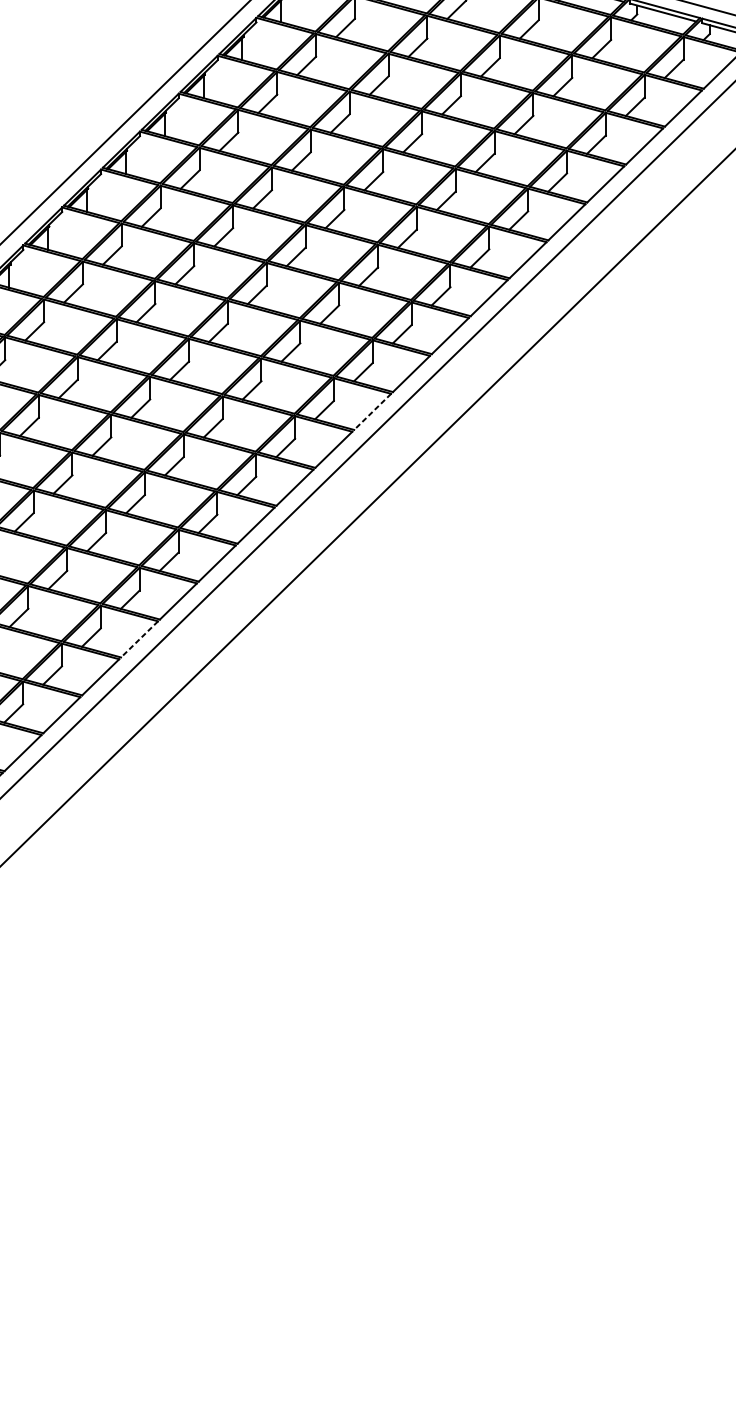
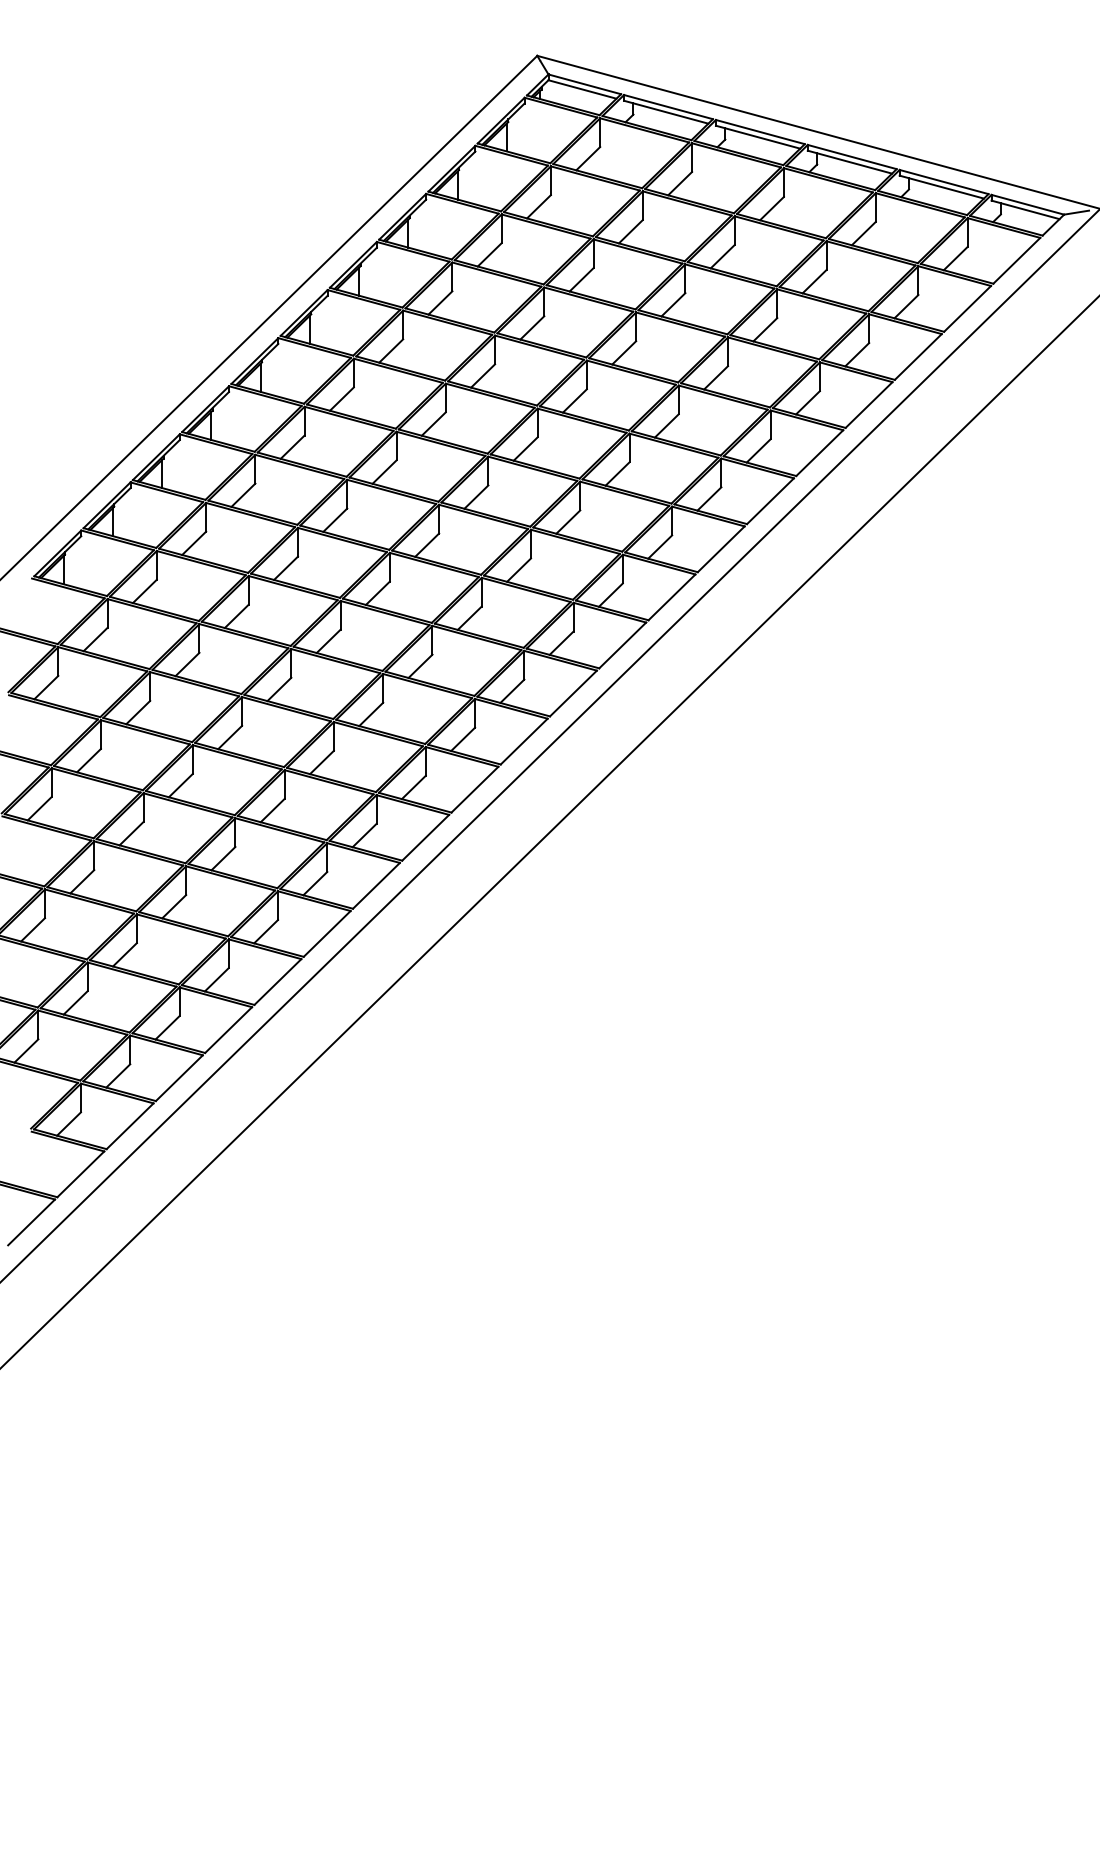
line: (372, 411) -> (573, 693), dashed -> solid
line: (139, 639) -> (277, 982), dashed -> solid

